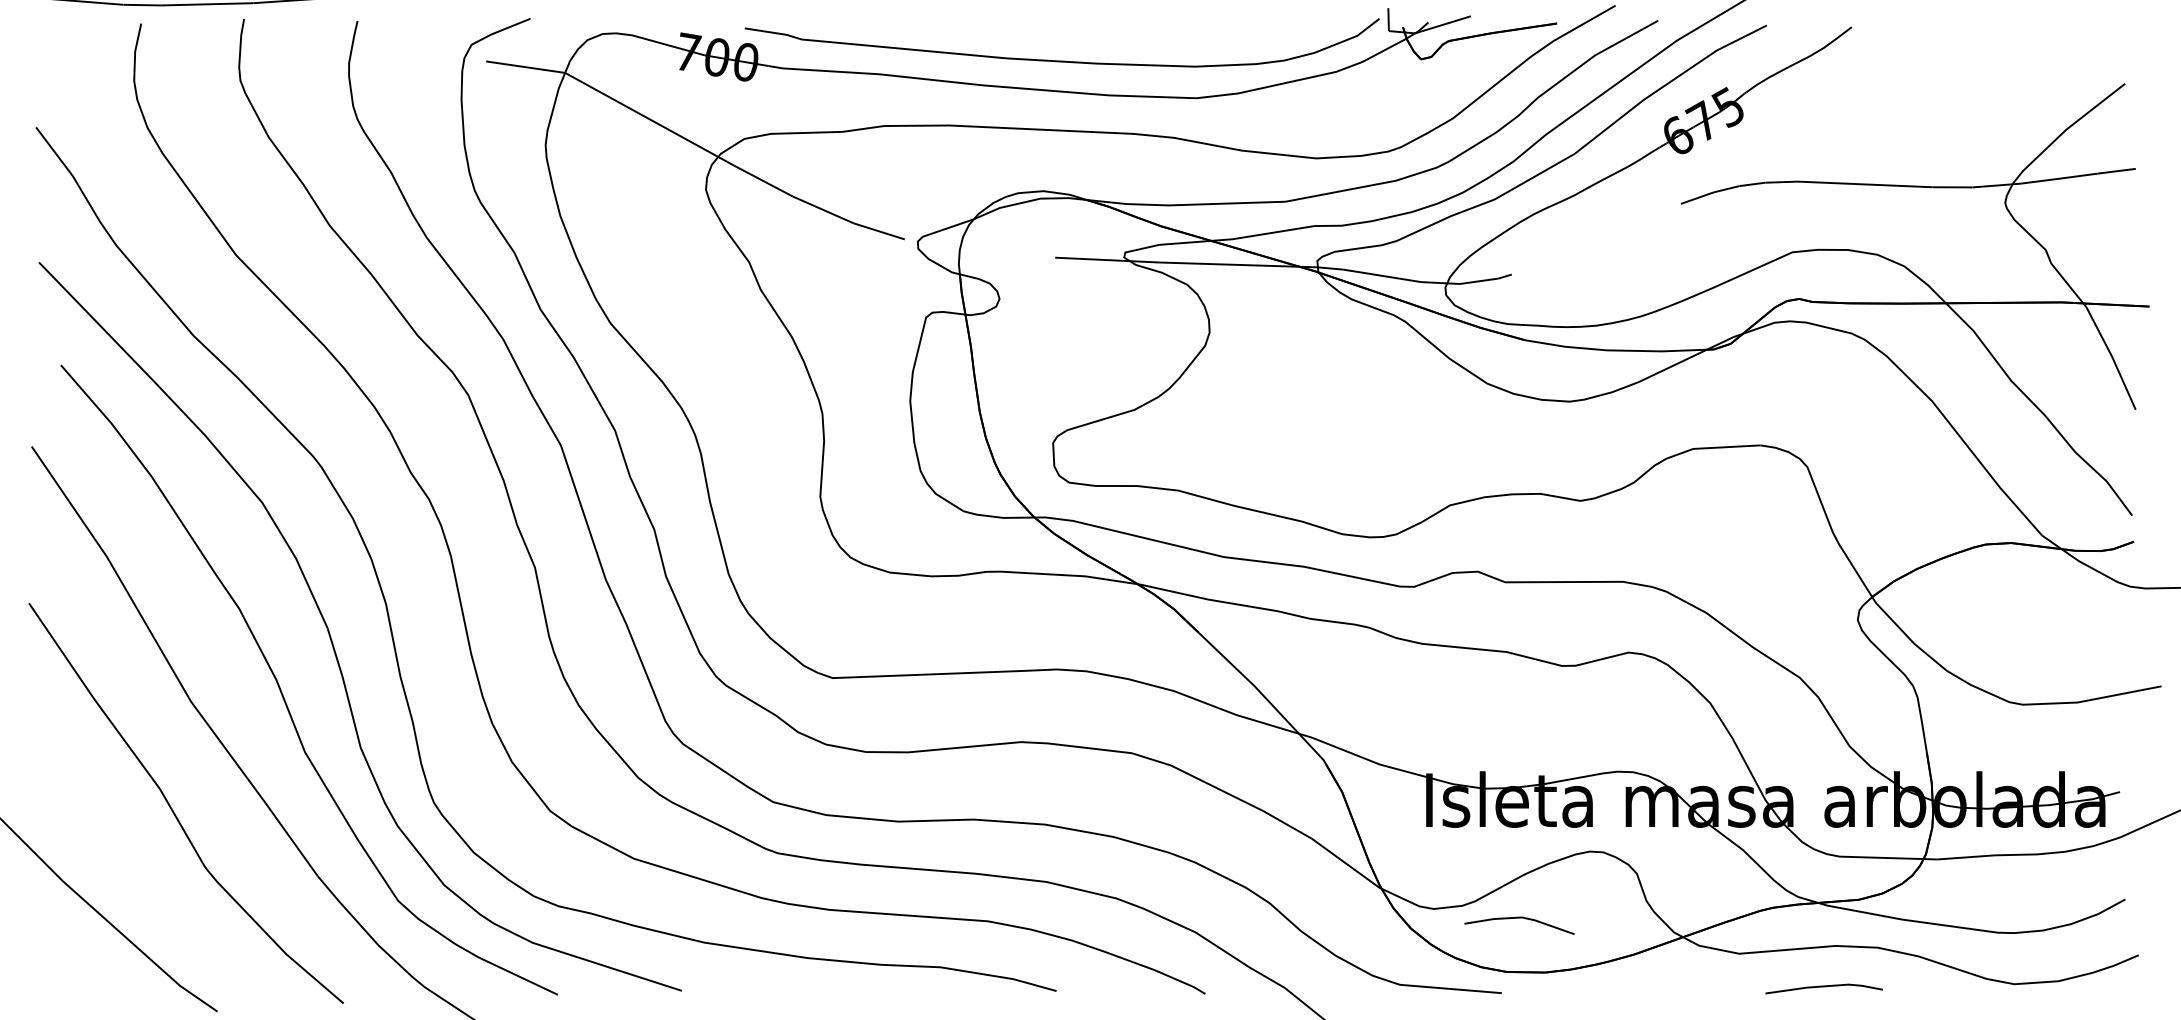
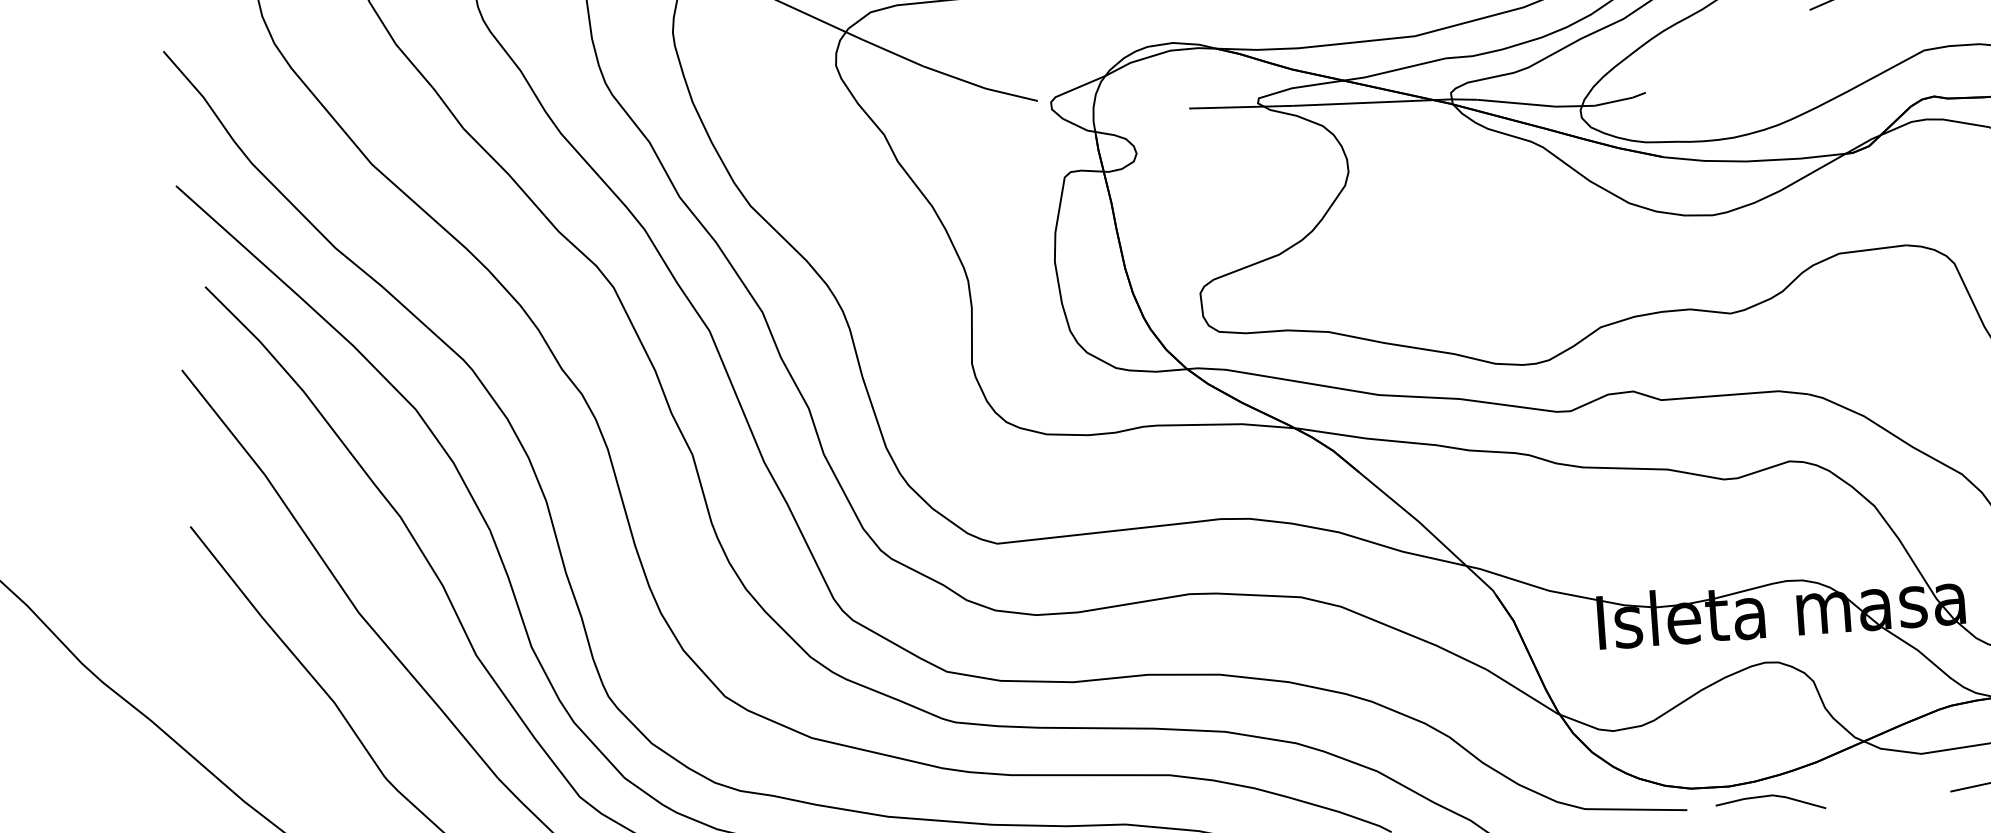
line: (1519, 918) -> (1770, 796), moved

